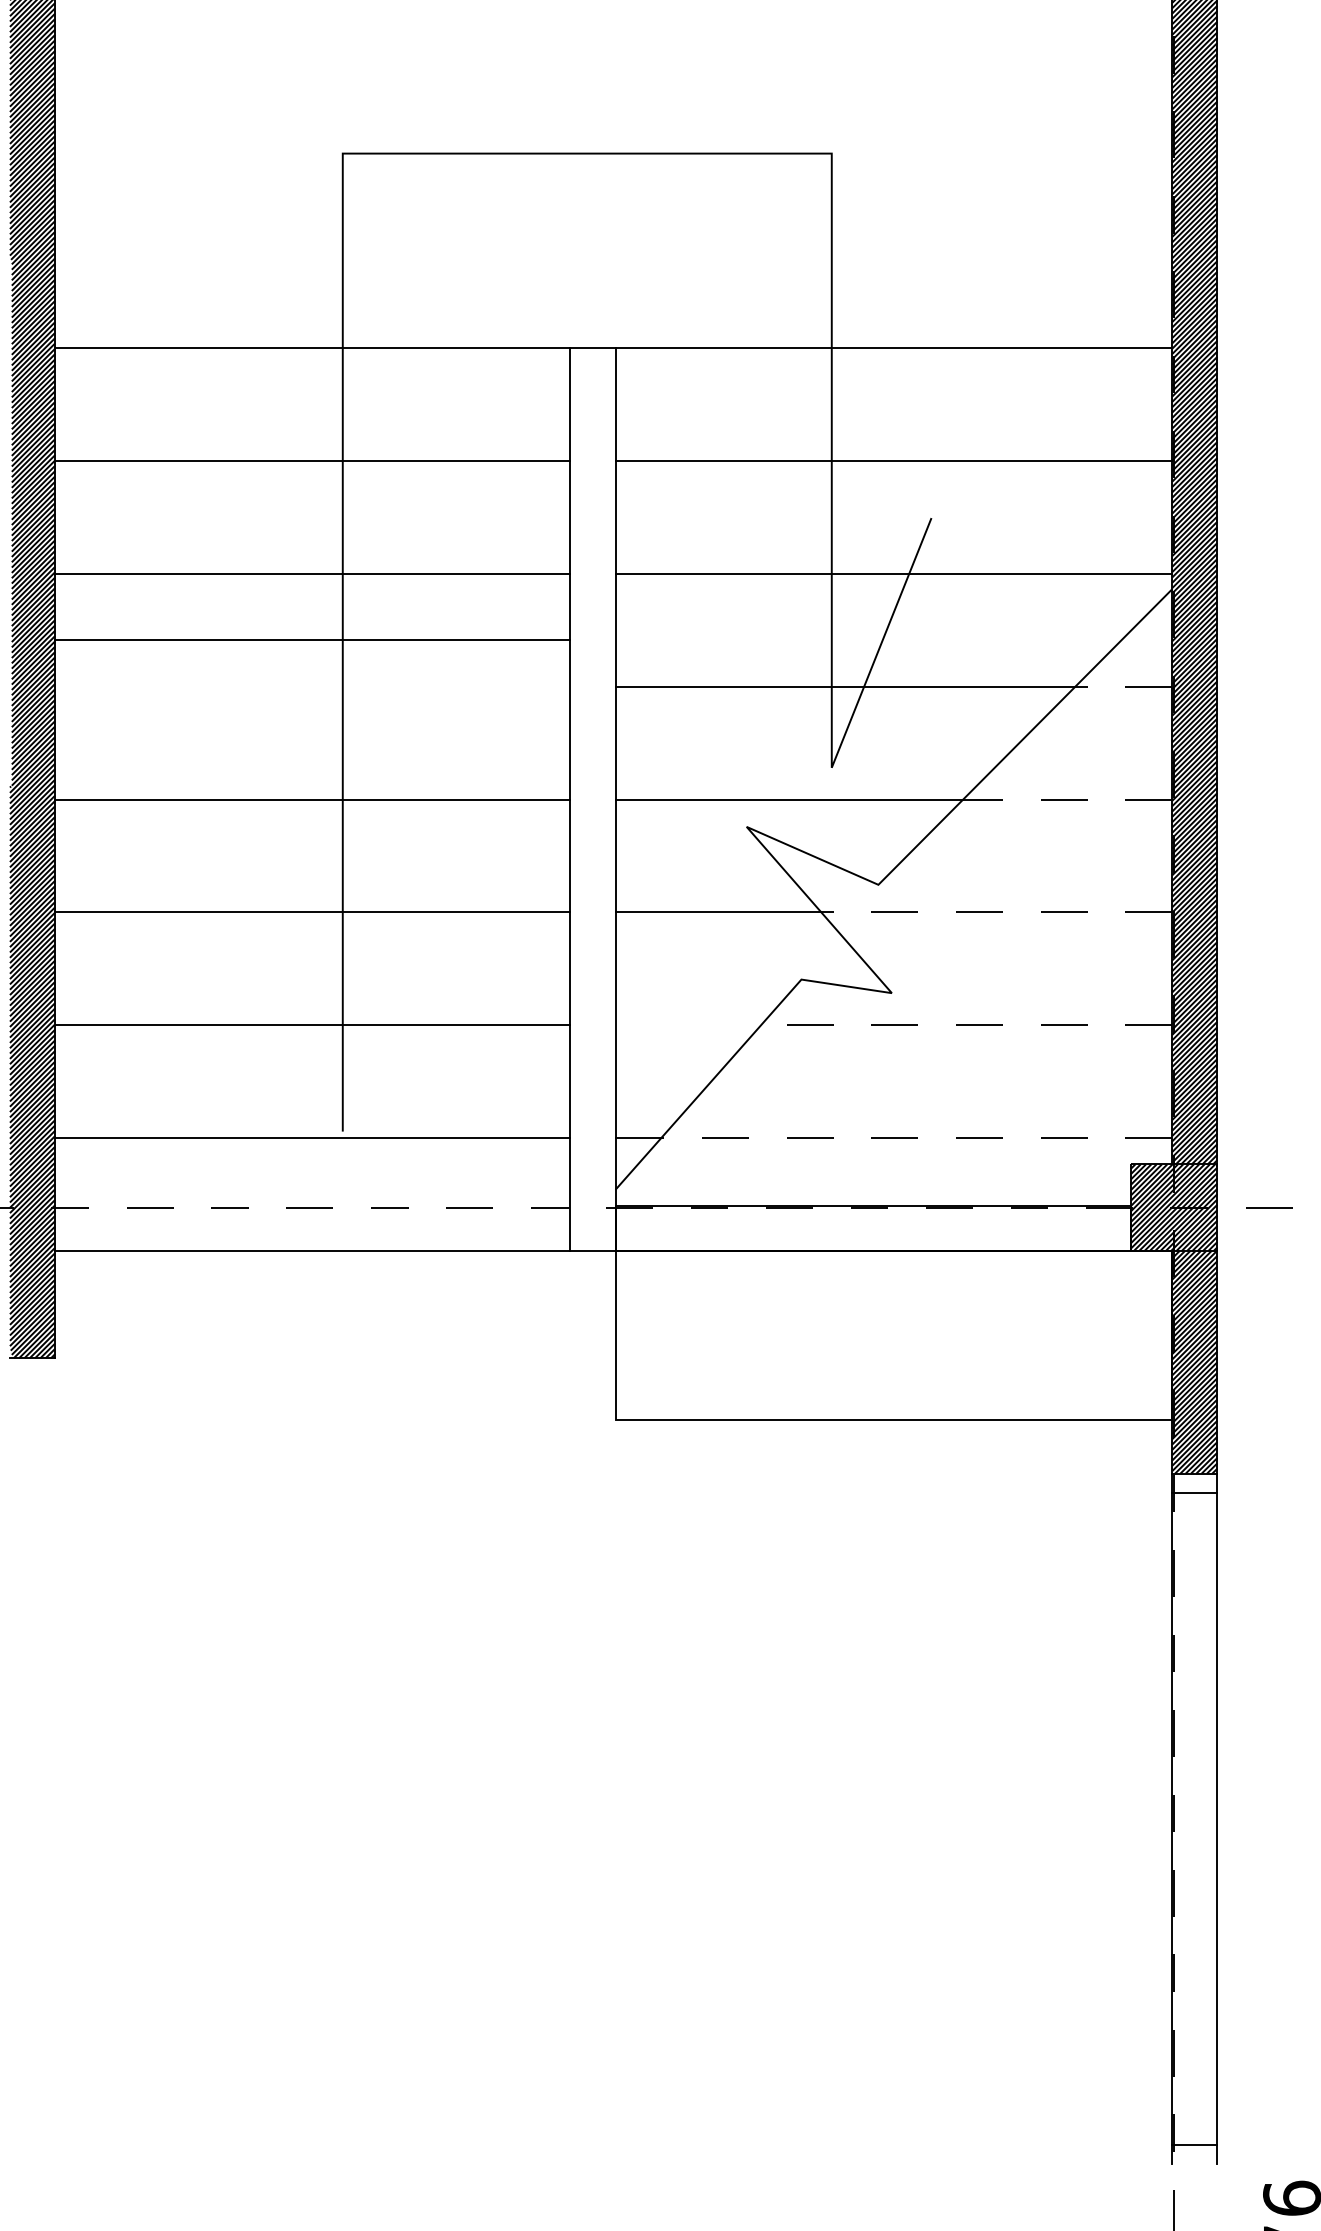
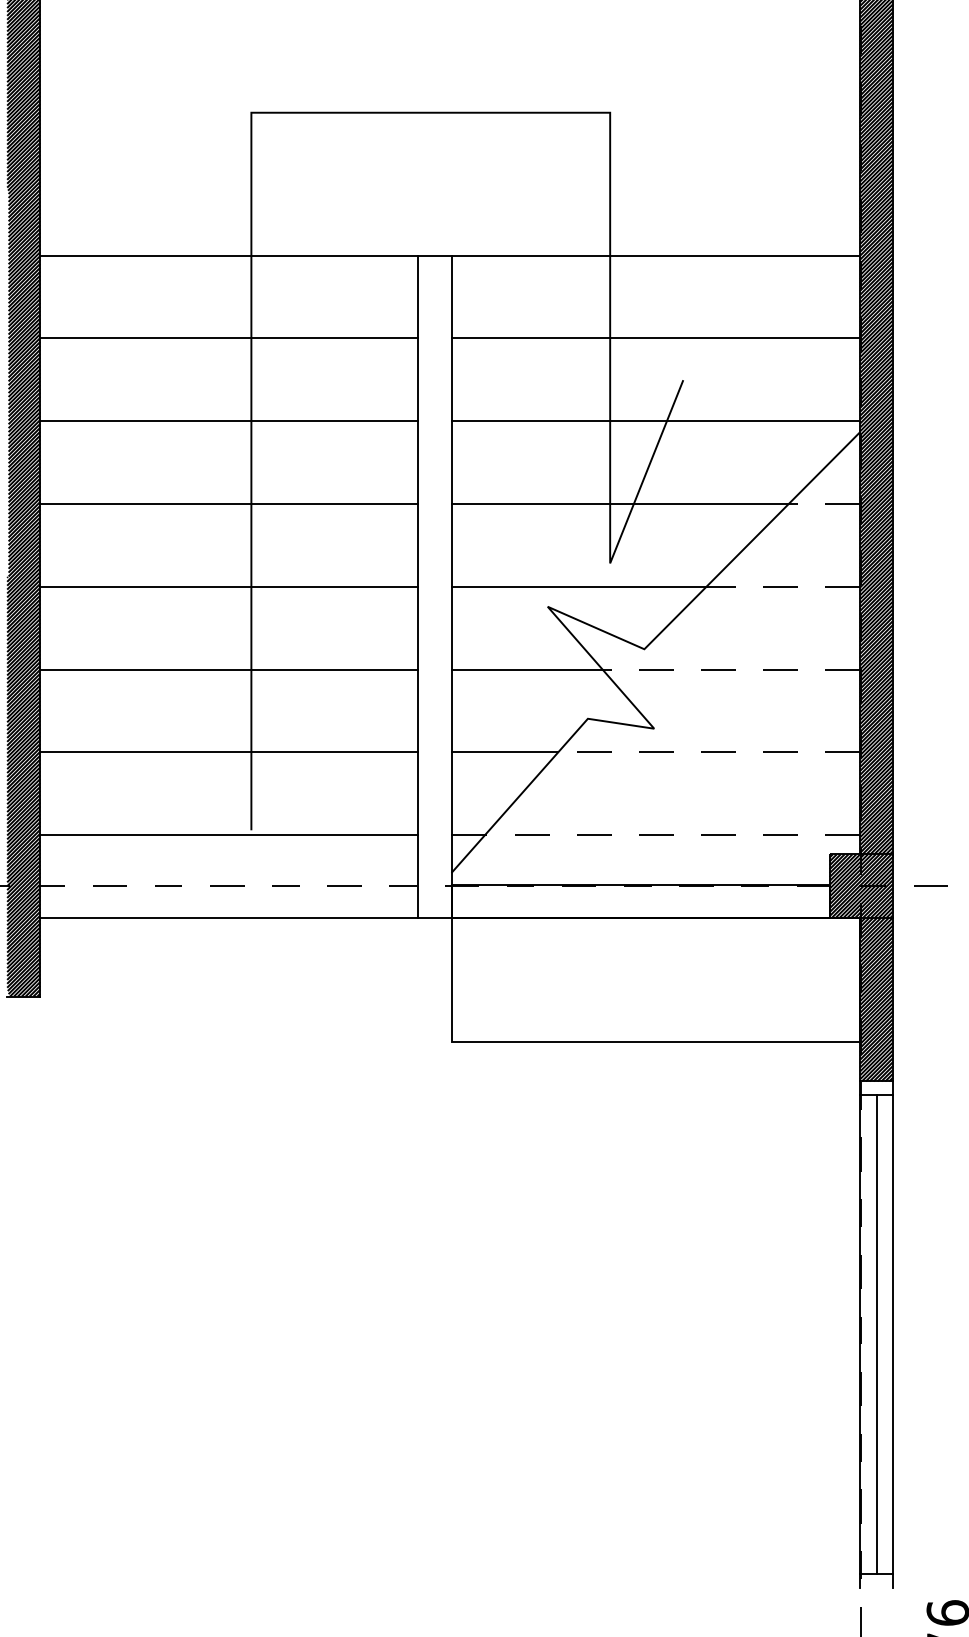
line: (312, 639) -> (229, 503), moved
line: (688, 1025) -> (505, 752), added
line: (1194, 1818) -> (876, 1334), added

